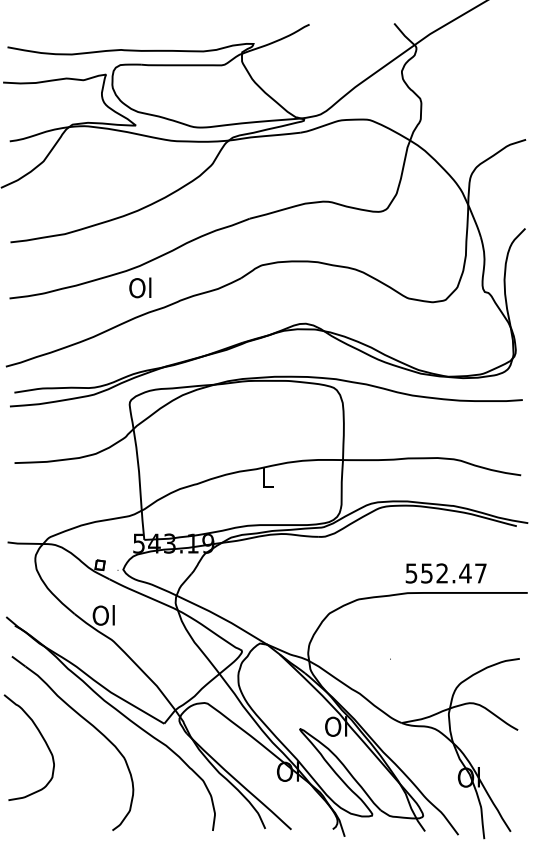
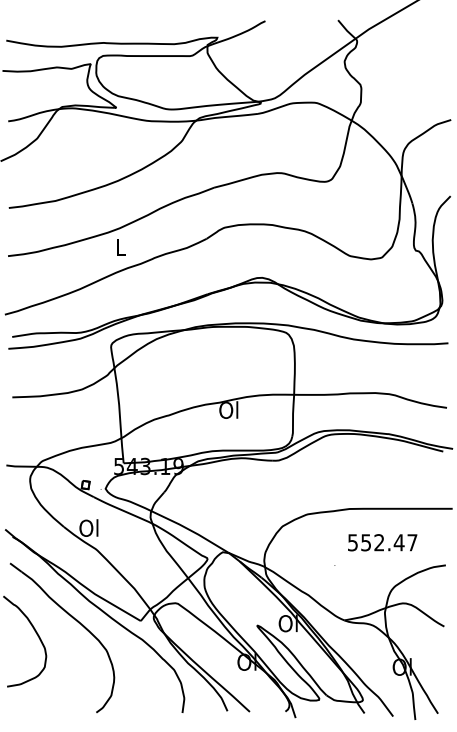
text: (140, 287) -> (120, 246), Ol -> L
text: (266, 477) -> (228, 409), L -> Ol
text: (445, 573) -> (382, 542), moved

